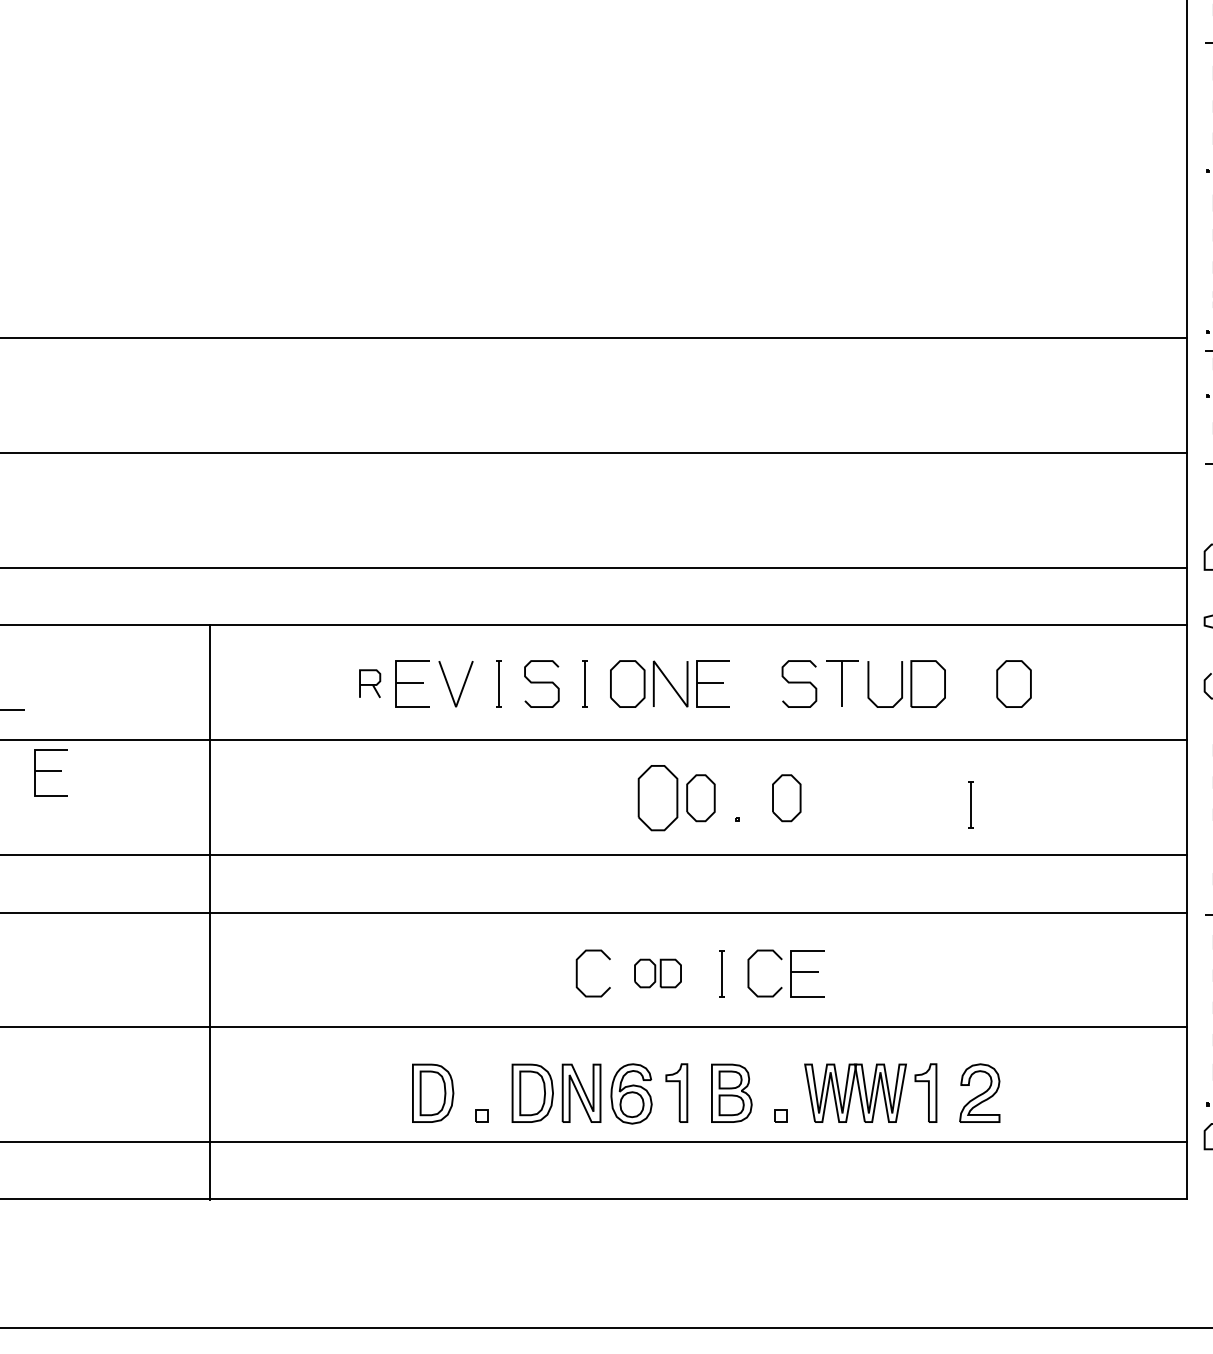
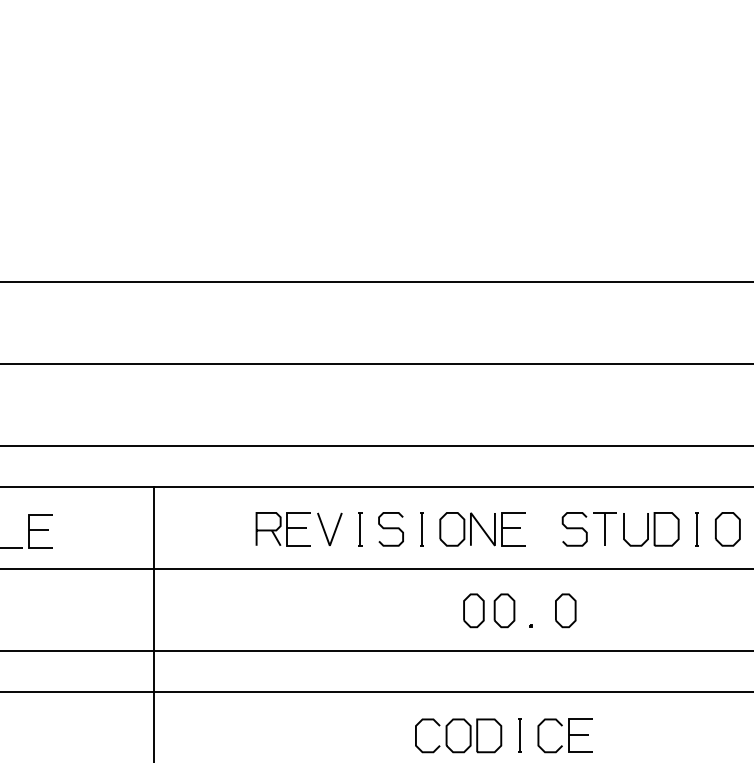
part: (369, 683) -> (268, 528), size x1.67
part: (50, 772) -> (40, 531), moved
part: (657, 798) -> (473, 610), size x0.71
part: (970, 804) -> (696, 528), moved
part: (657, 973) -> (473, 735), size x1.67

